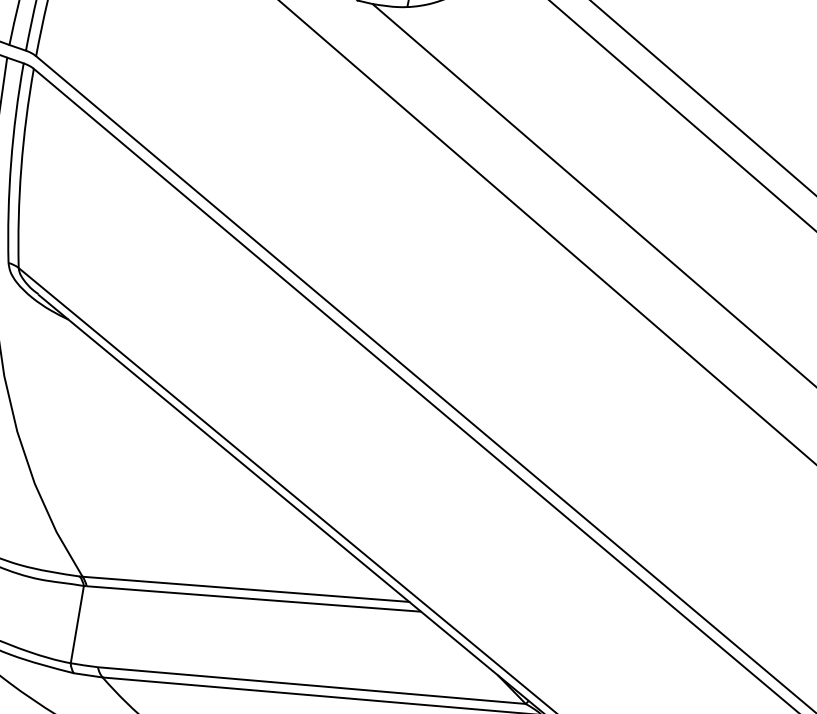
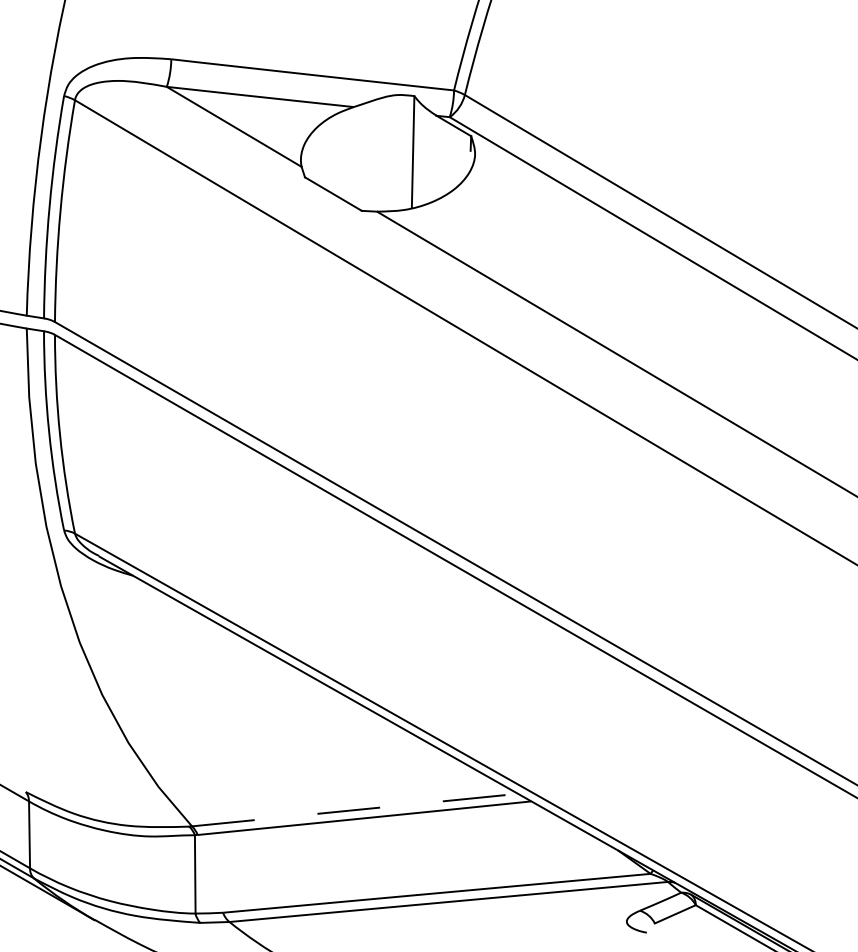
line: (246, 589) -> (355, 810), solid -> dashed

